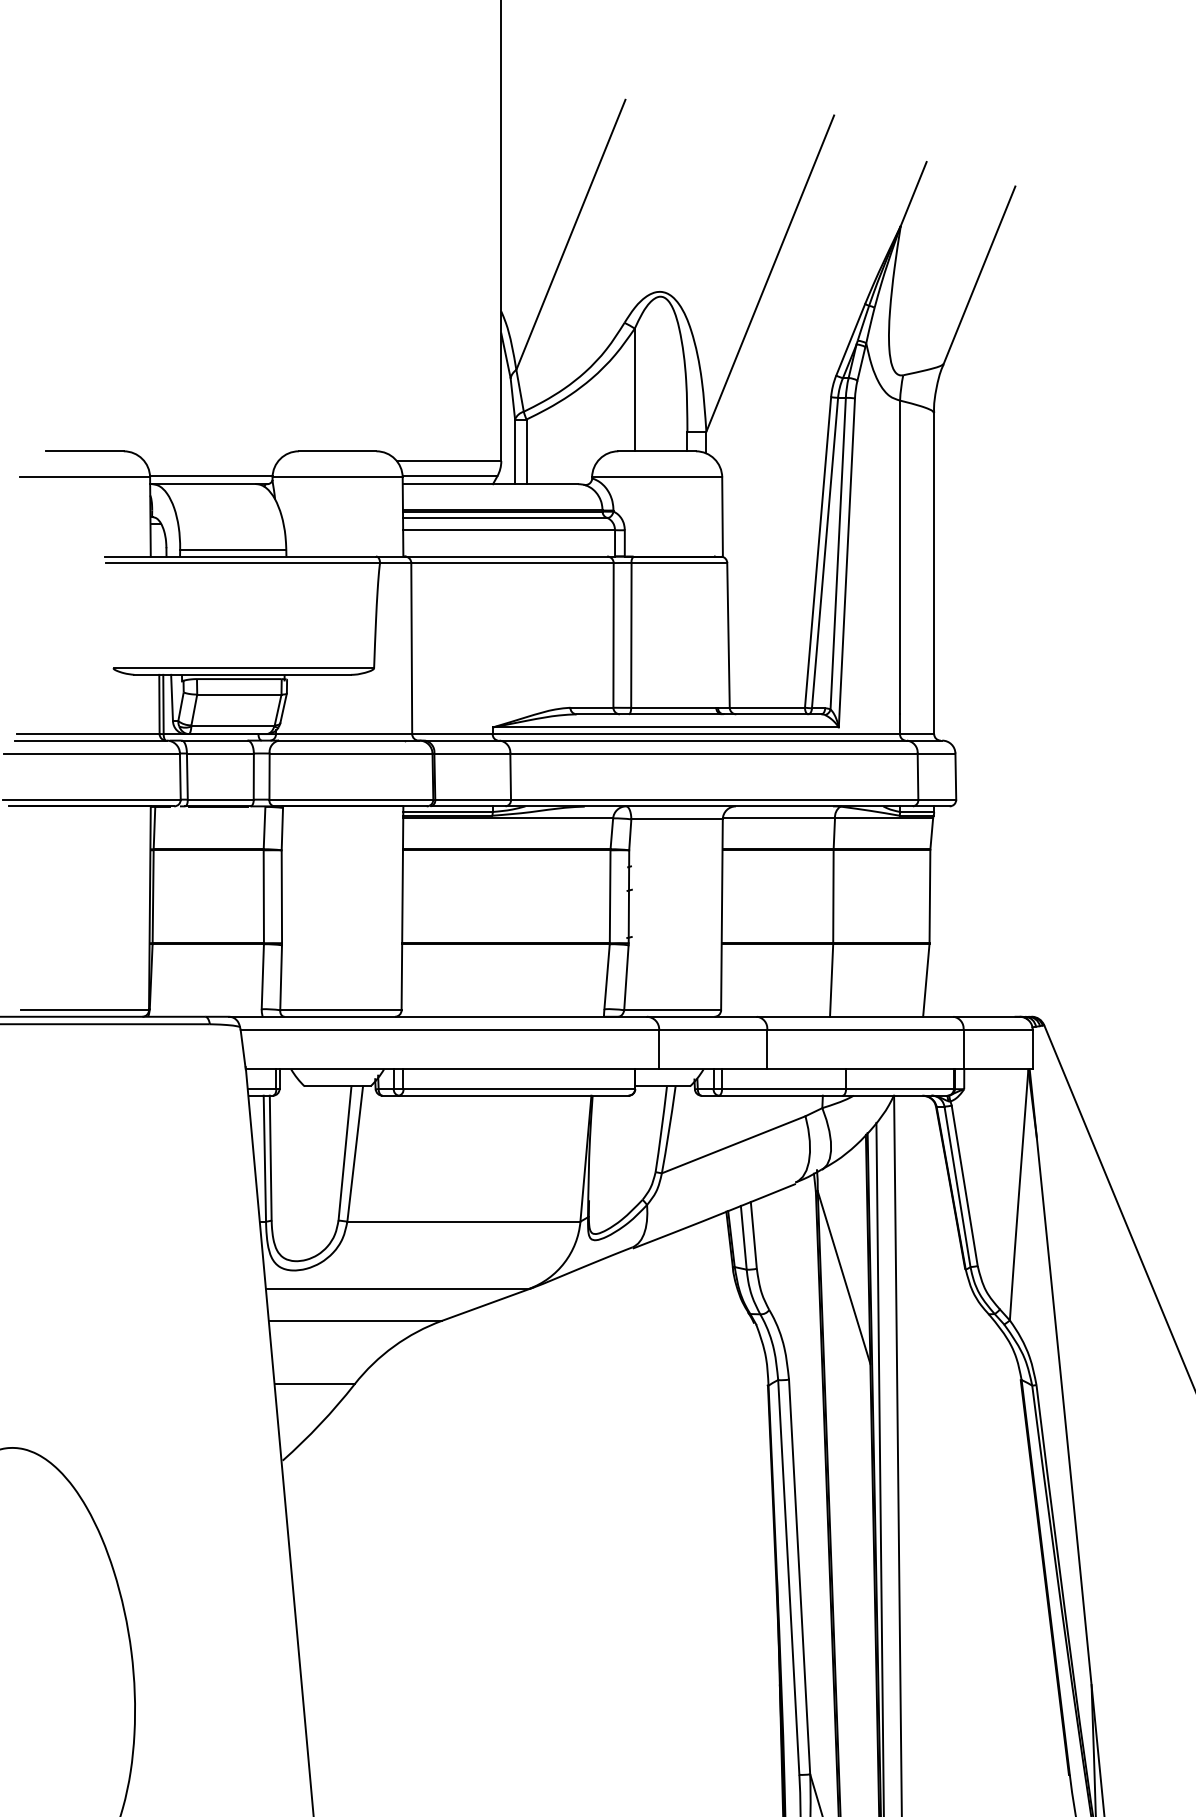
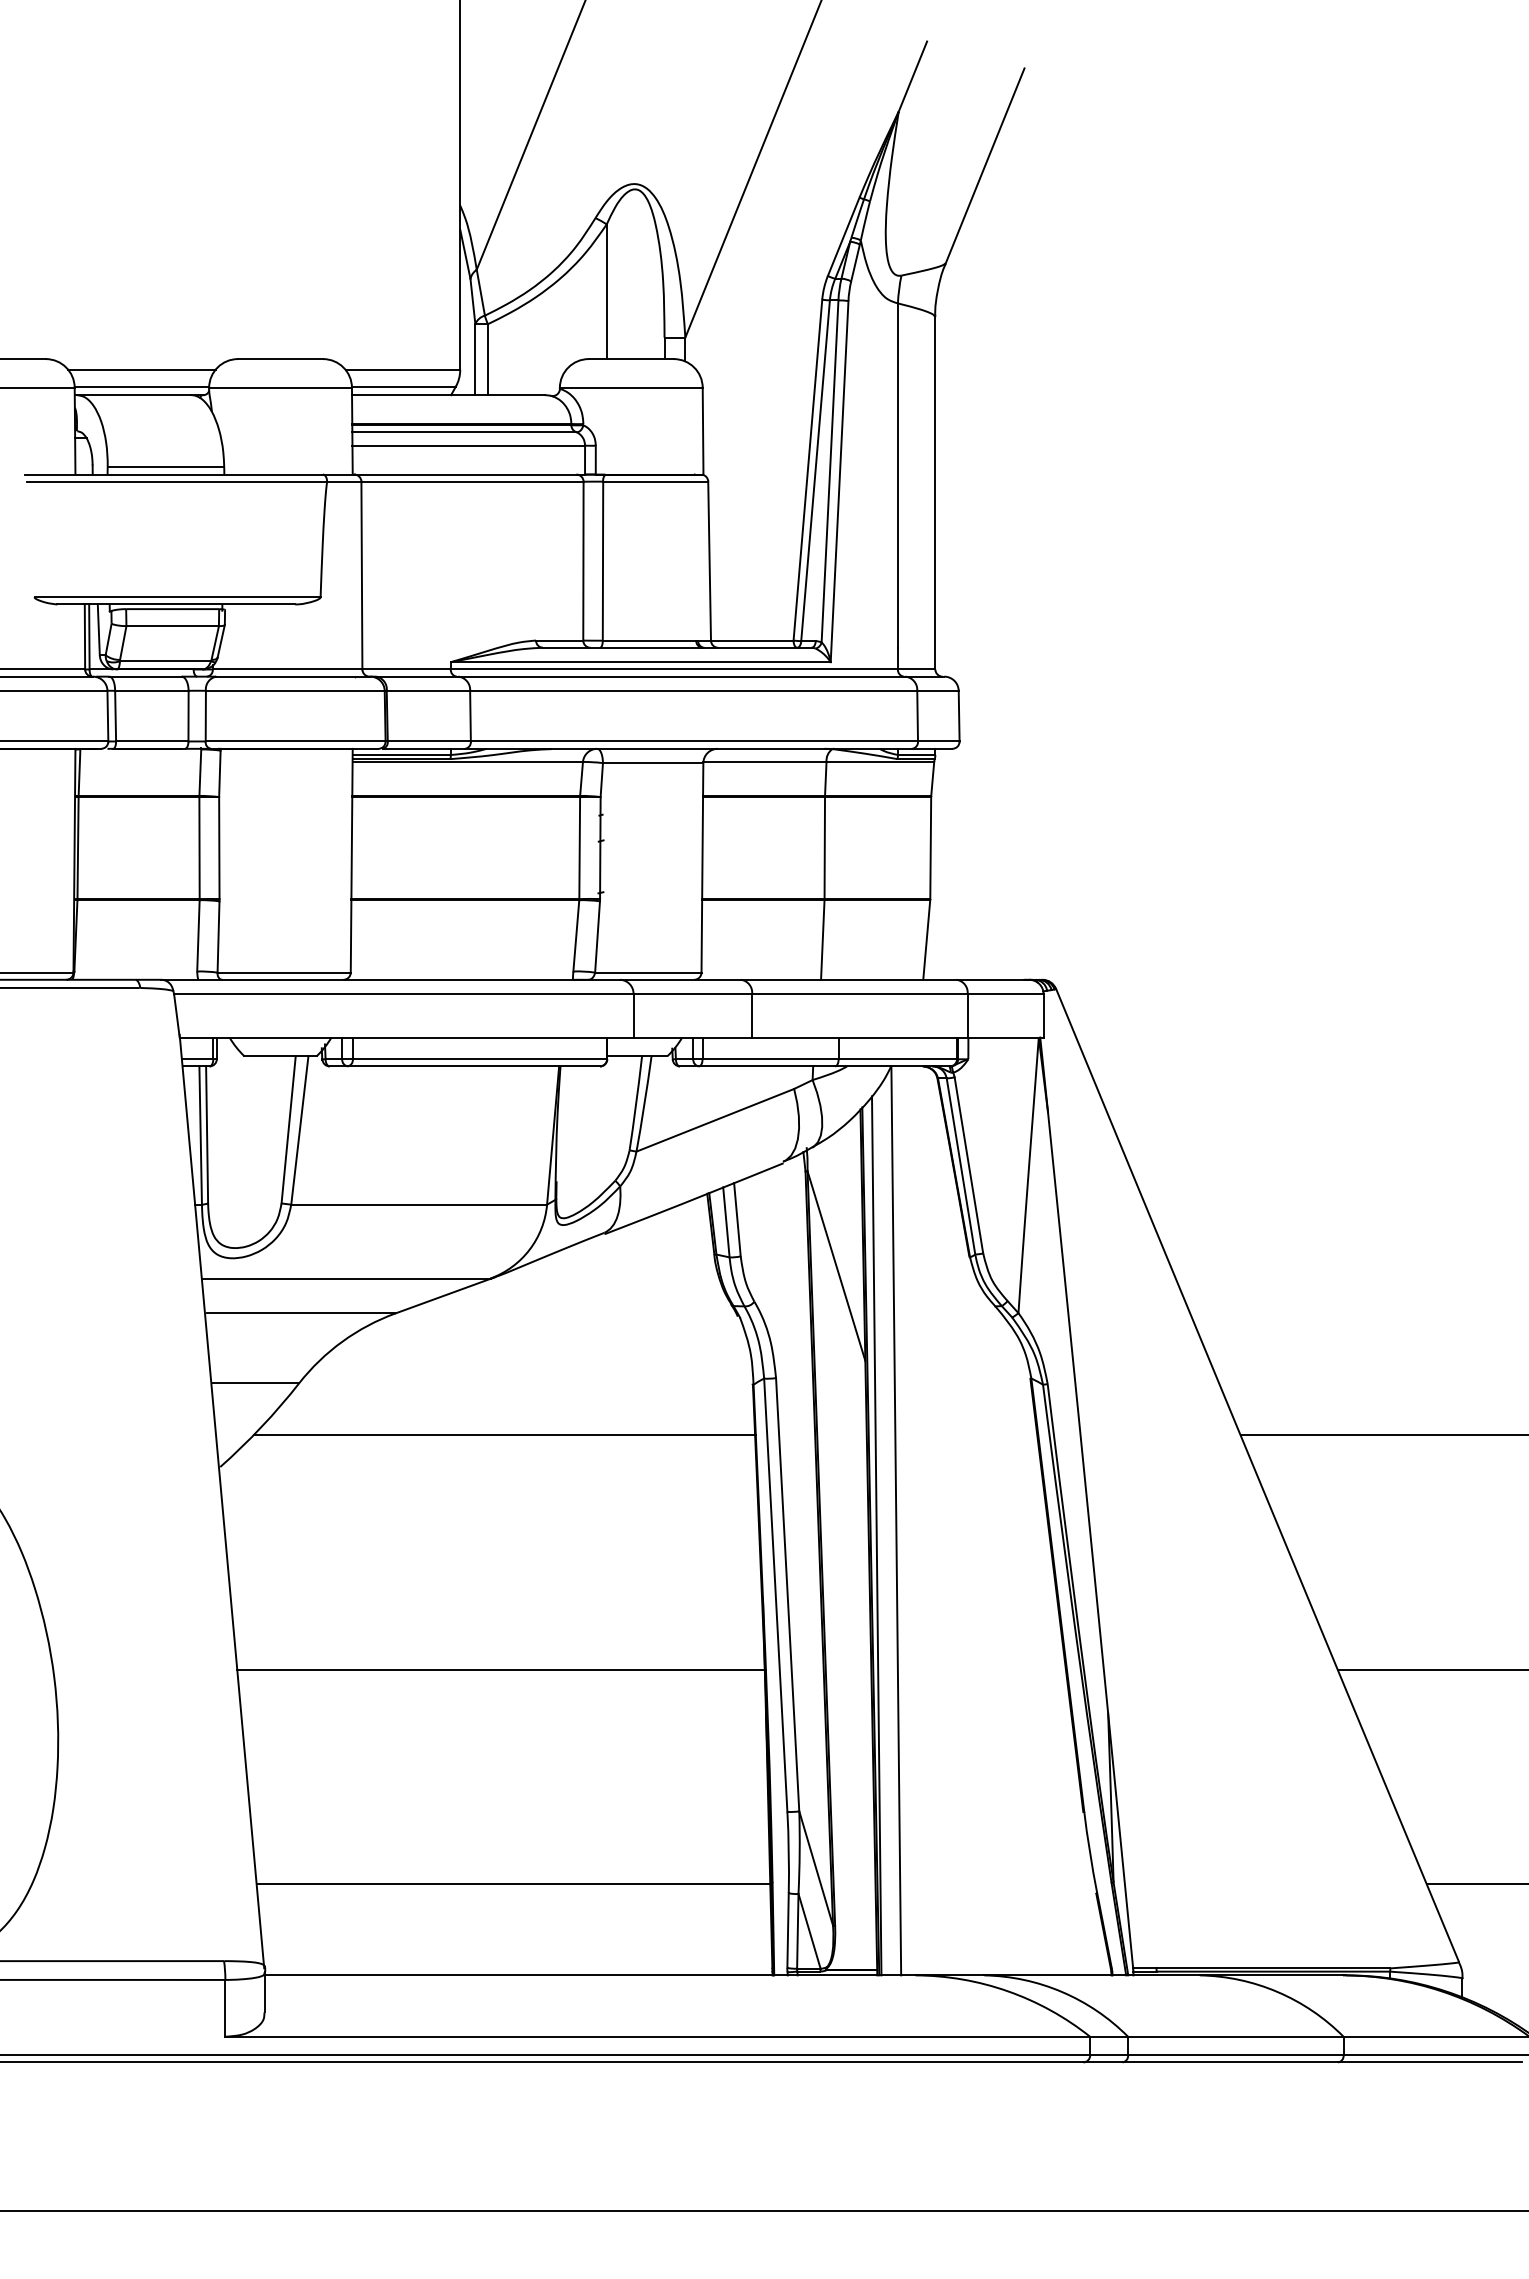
line: (210, 460) -> (141, 369), added
line: (541, 1431) -> (504, 1435), added
line: (538, 1645) -> (501, 1669), added

